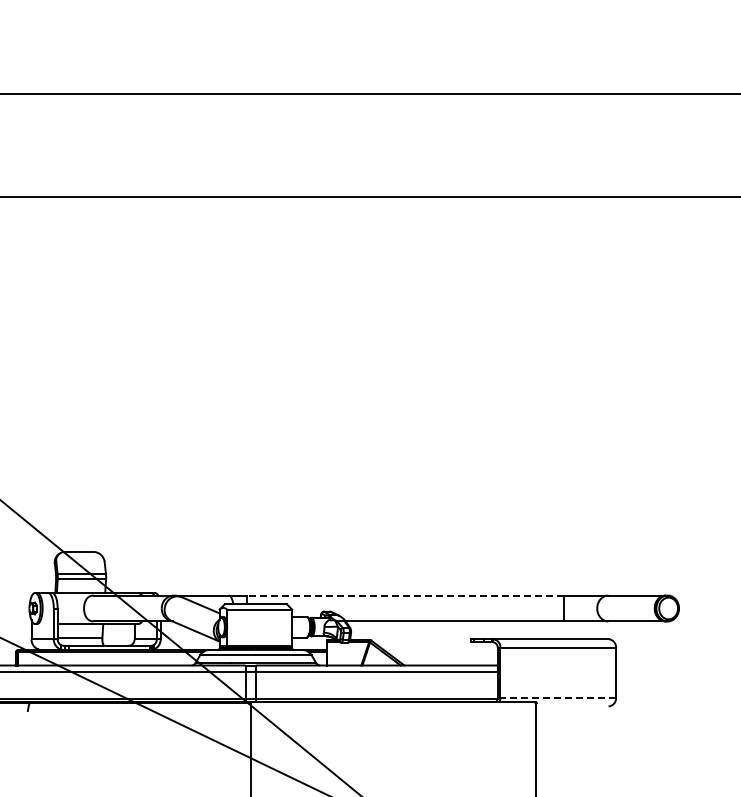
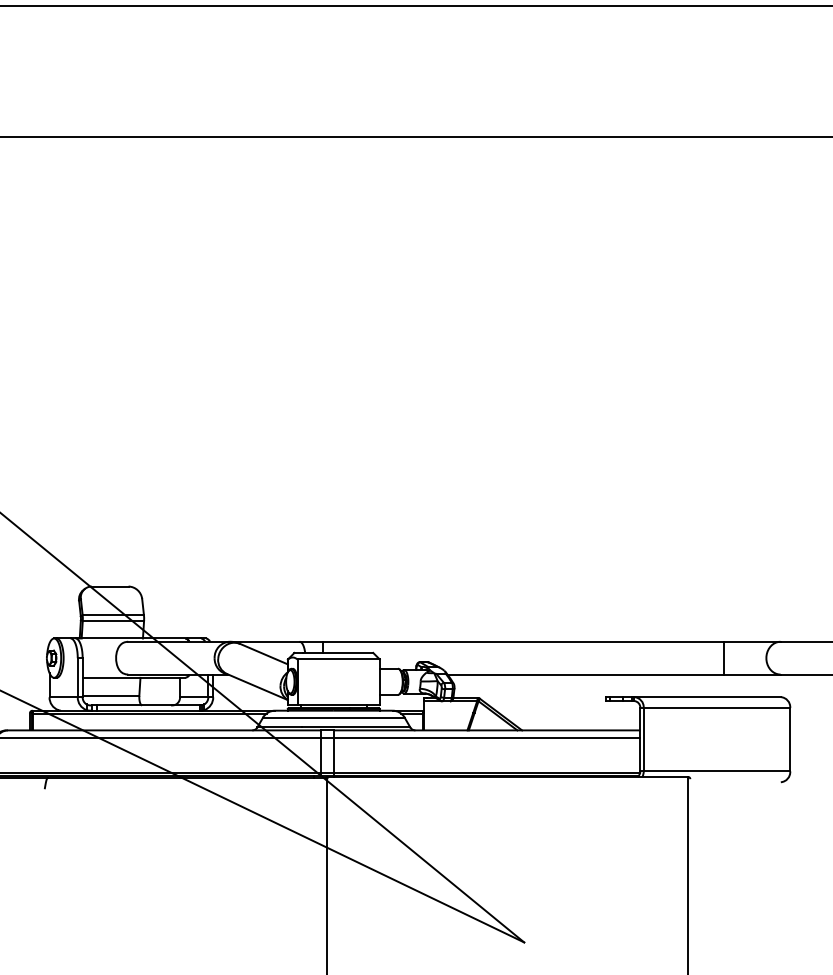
line: (405, 595) -> (523, 641), dashed -> solid
line: (558, 697) -> (717, 770), dashed -> solid

